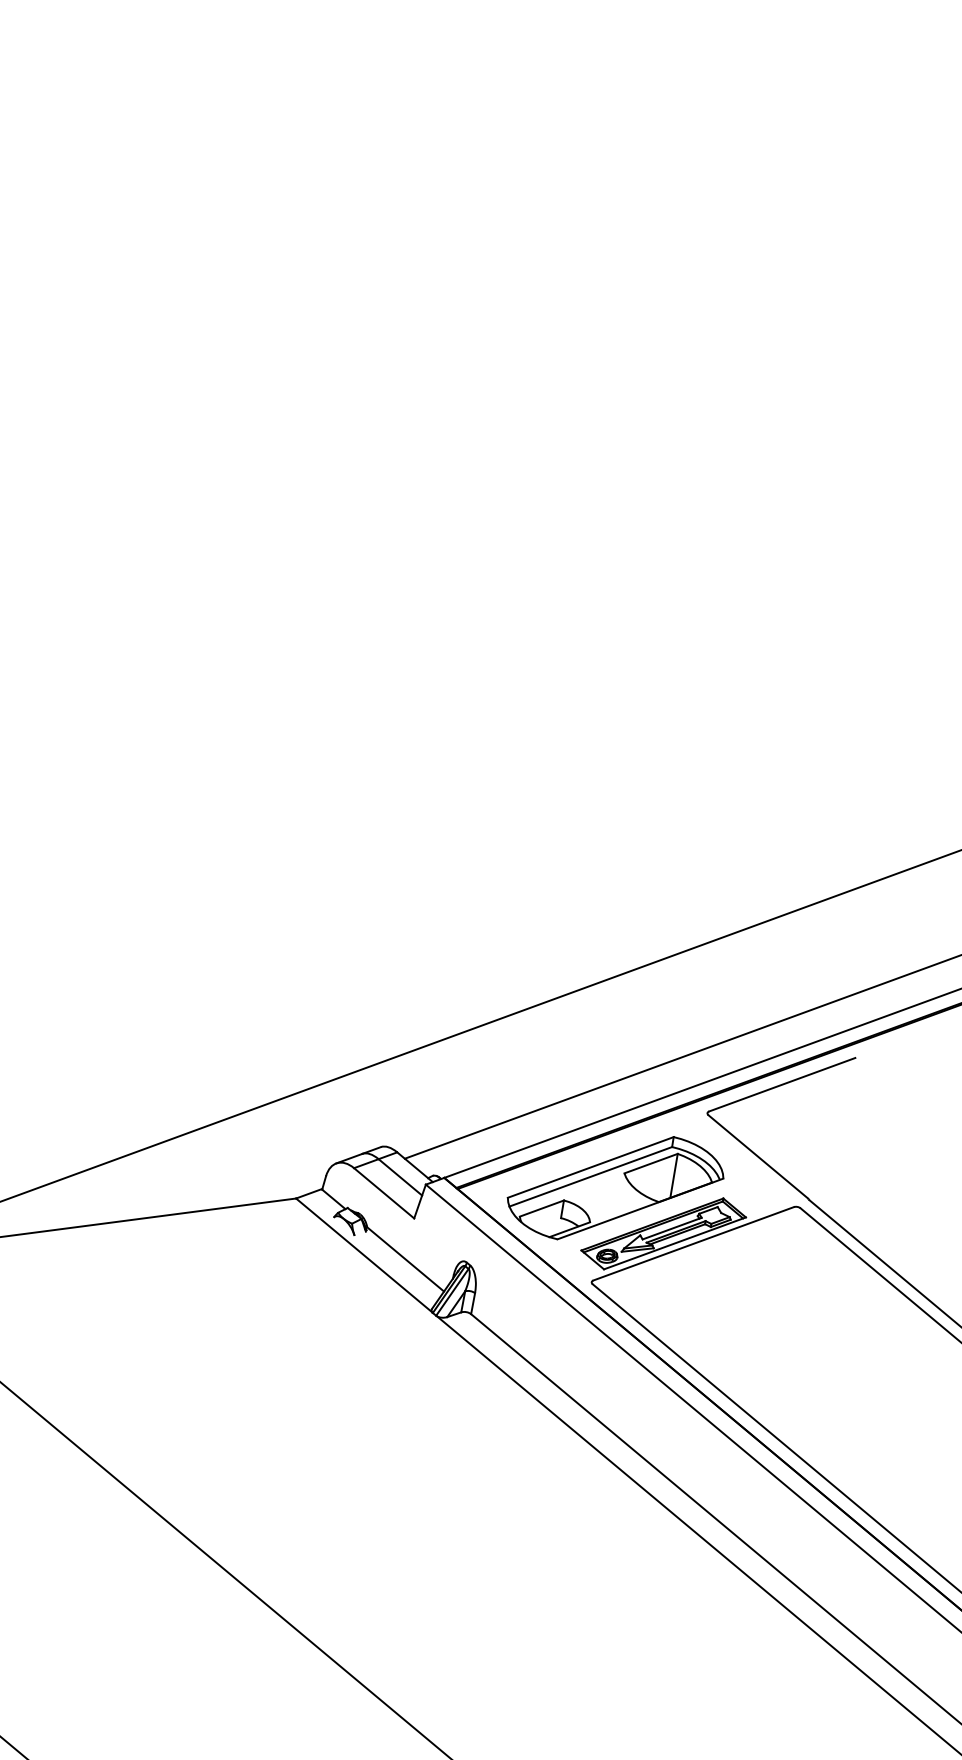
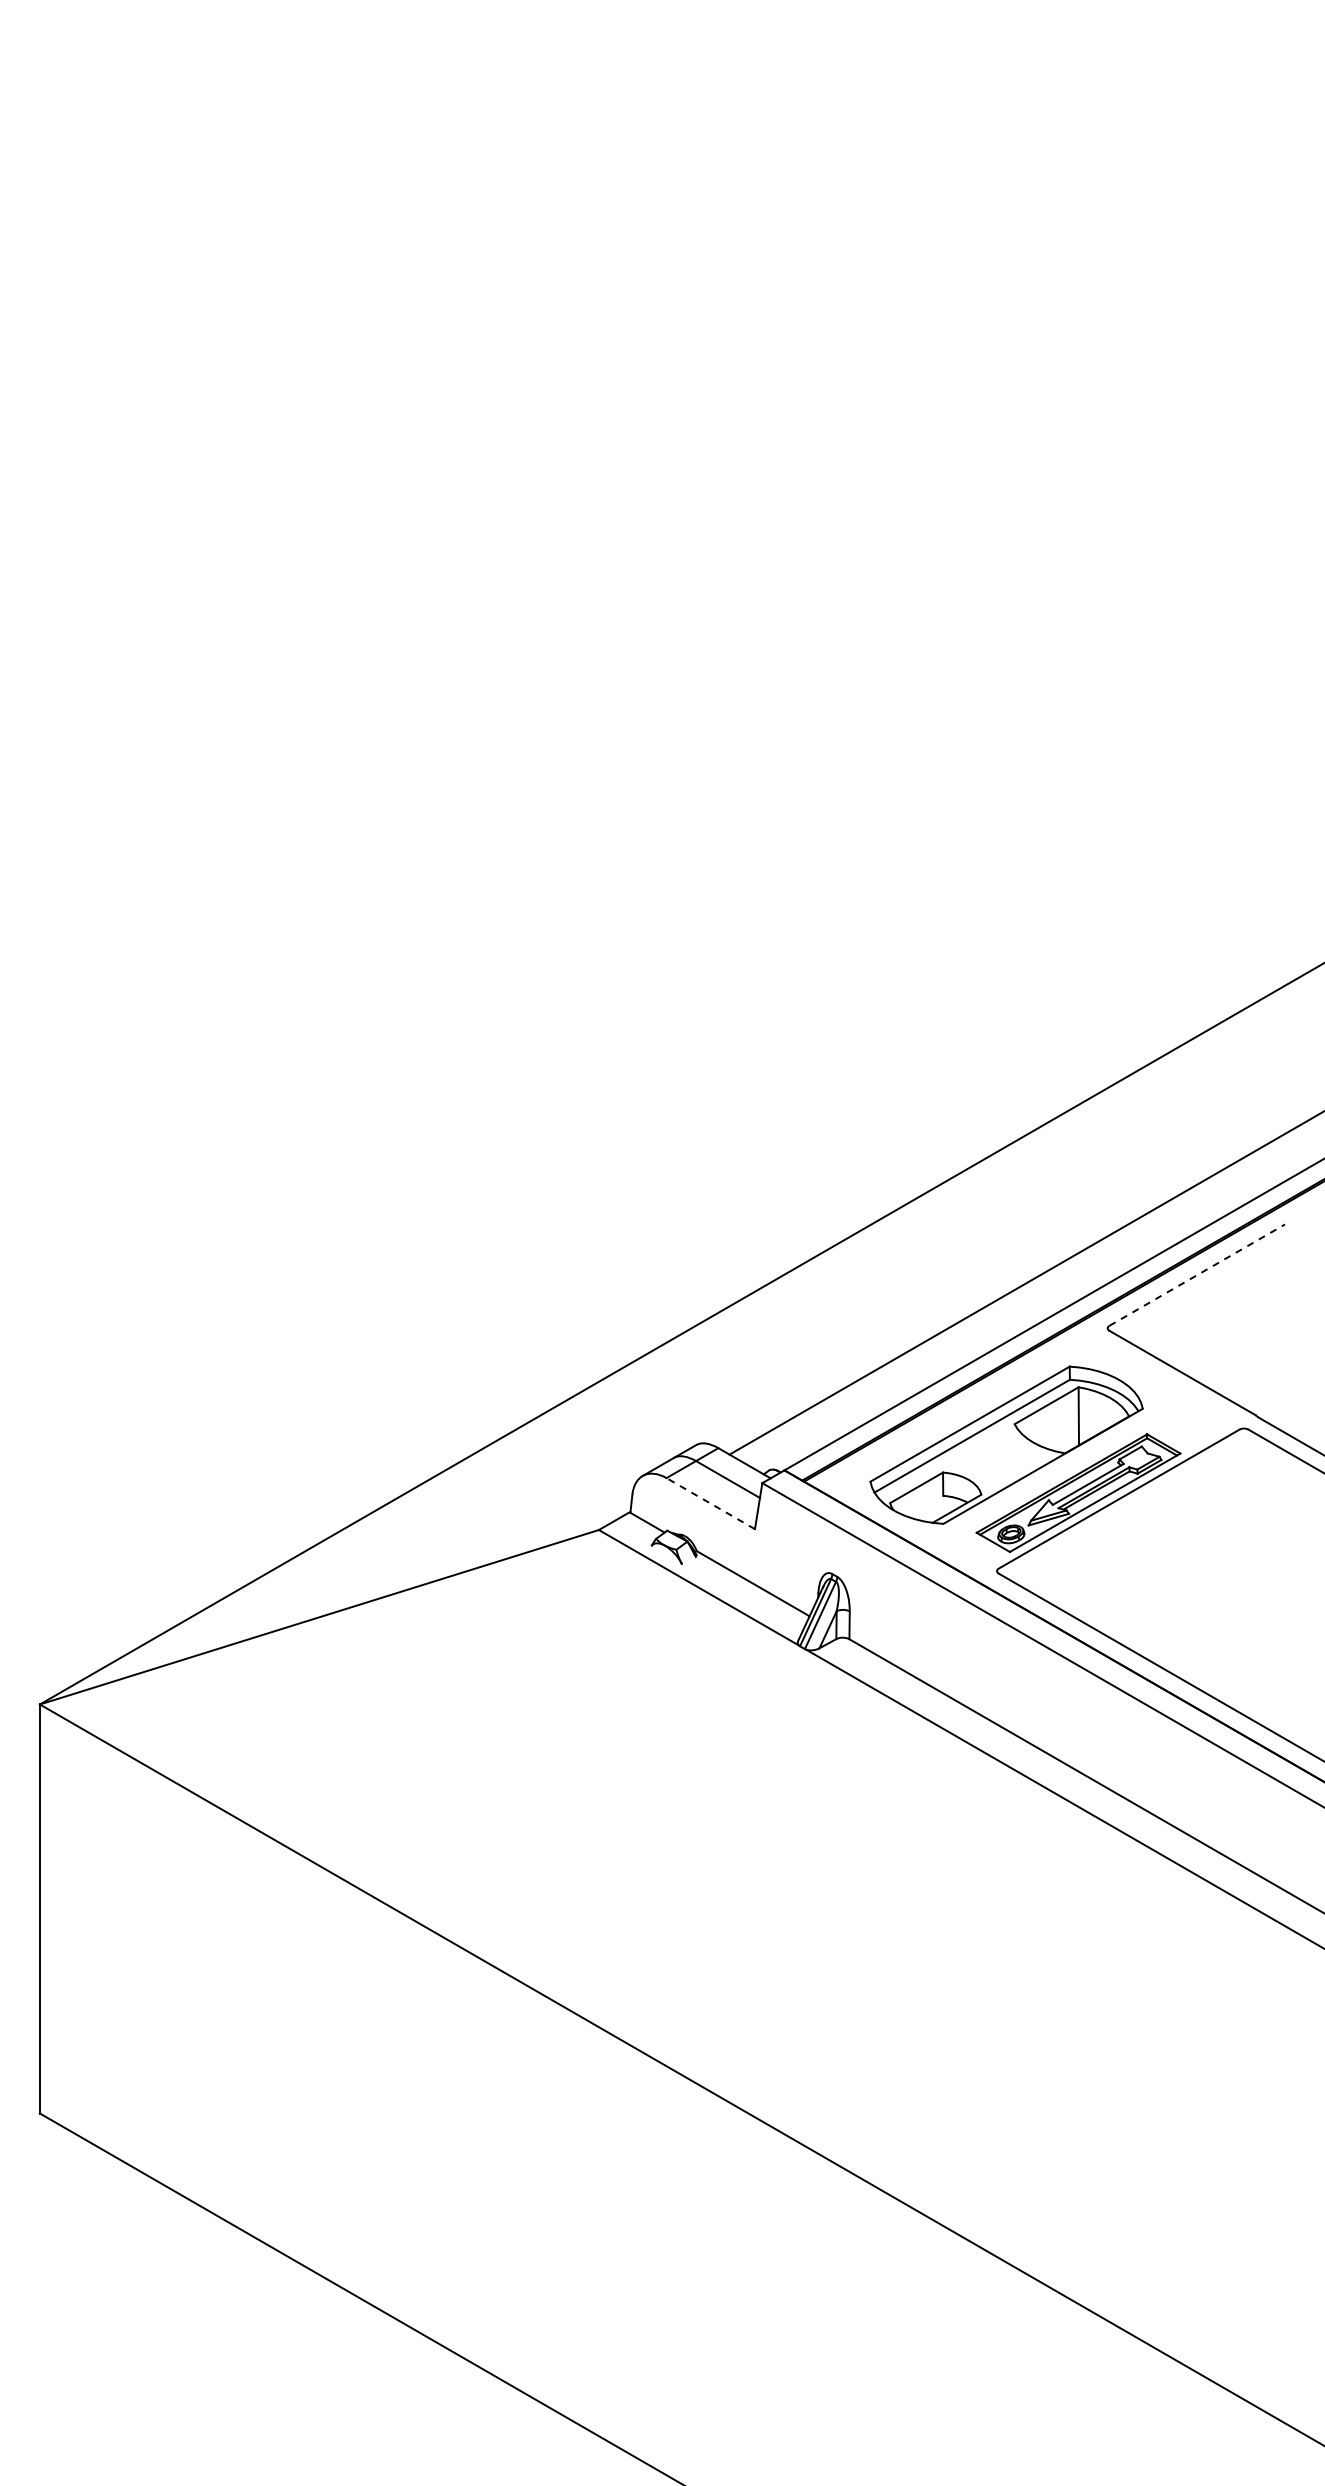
line: (782, 1084) -> (1197, 1274), solid -> dashed
line: (383, 1193) -> (710, 1503), solid -> dashed

